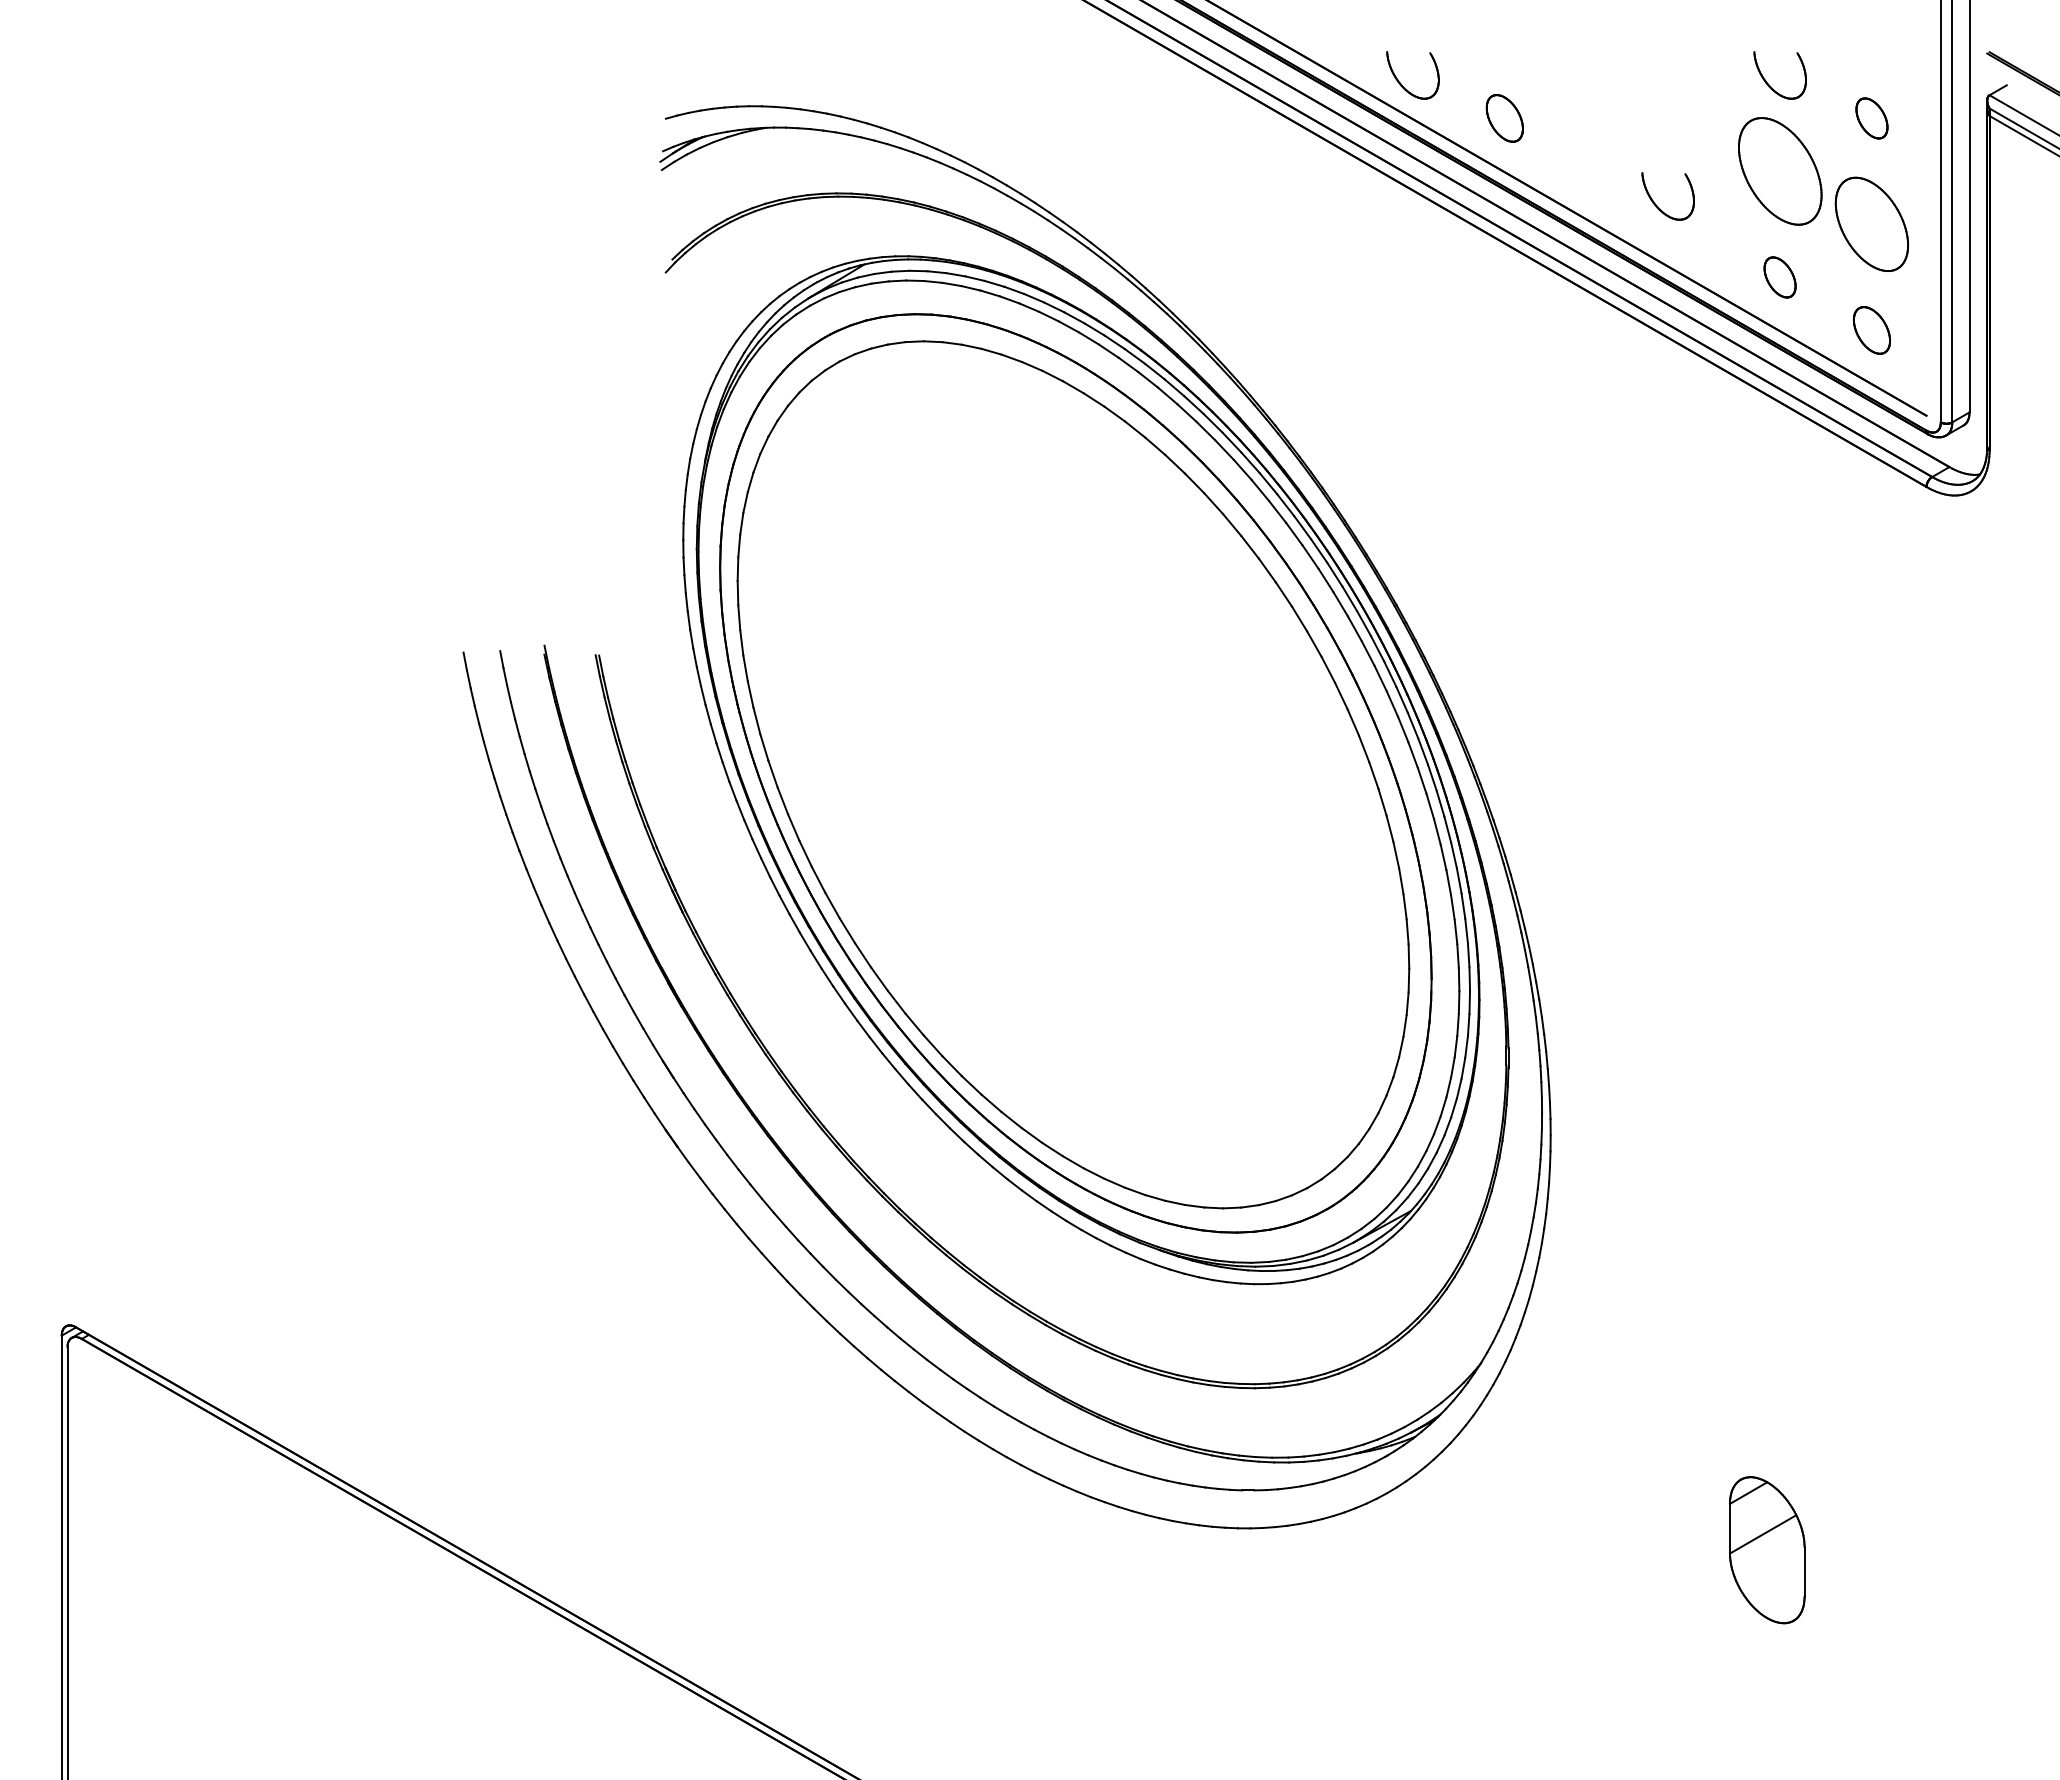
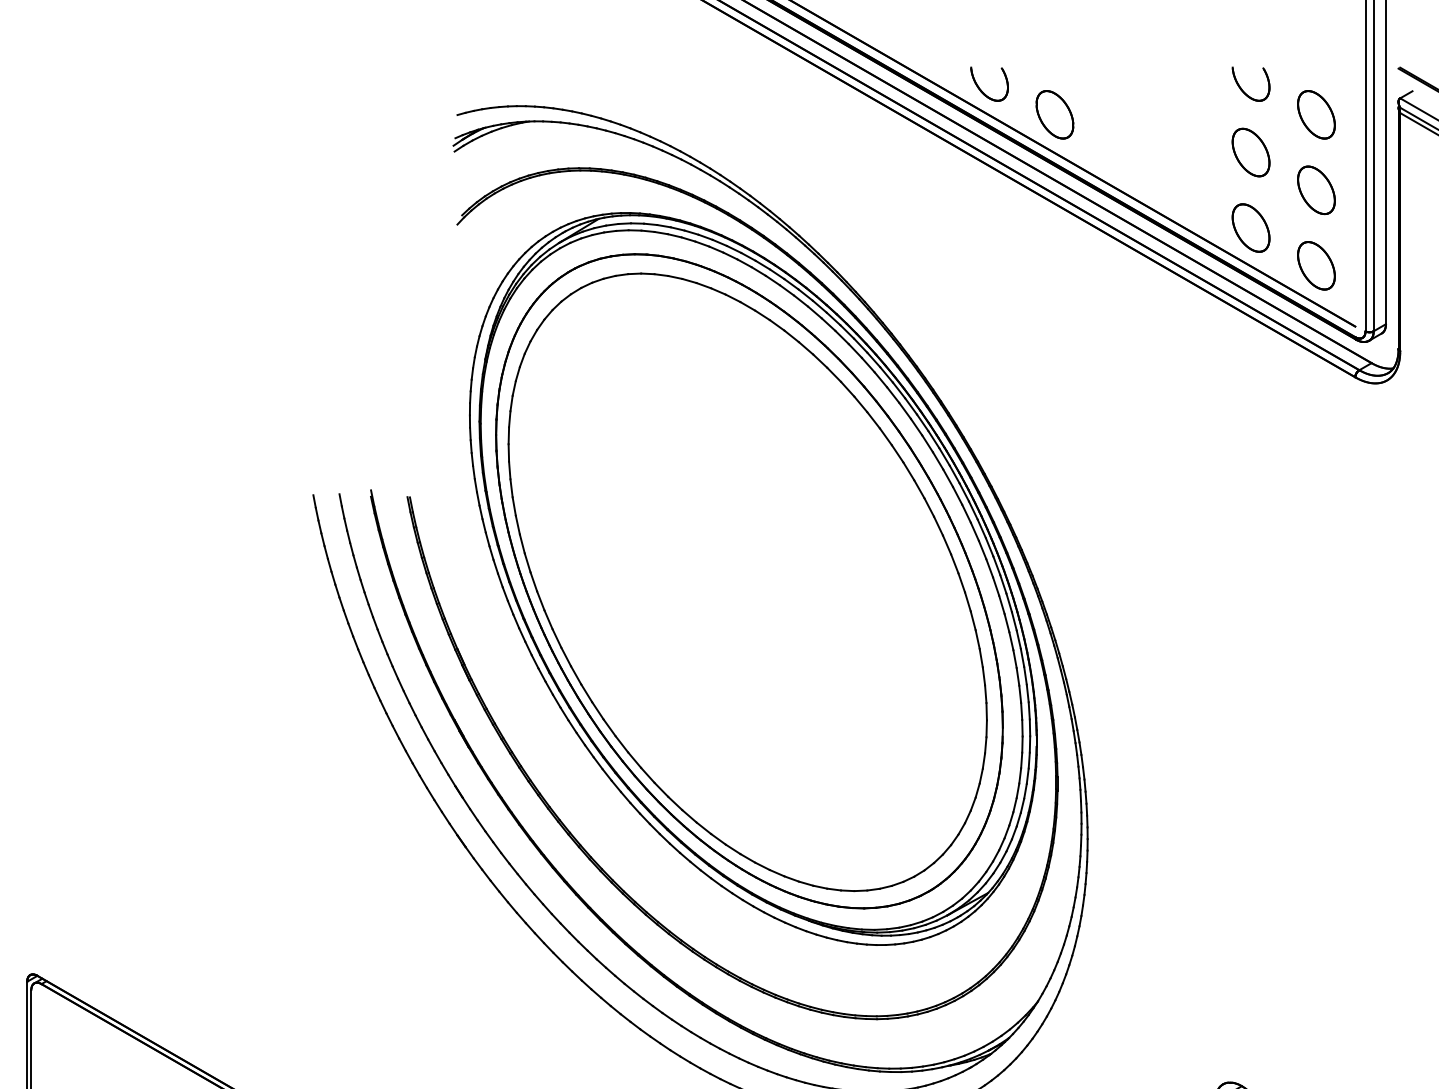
part: (1504, 118) -> (1054, 114), size x1.43
part: (1871, 118) -> (1316, 114), size x1.67
part: (1779, 171) -> (1250, 152), size x0.62
part: (1657, 205) -> (1163, 176), removed
part: (1871, 224) -> (1316, 190), size x0.71
part: (1779, 277) -> (1250, 228), size x1.67
part: (1871, 330) -> (1316, 265), size x1.43

